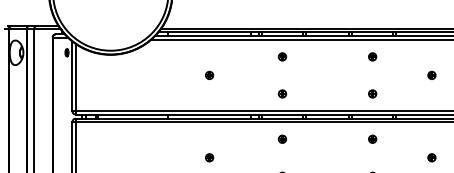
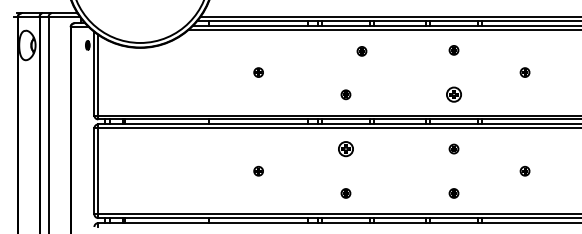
part: (282, 57) -> (361, 51), moved
part: (372, 93) -> (453, 94), size x1.6
part: (282, 138) -> (345, 148), size x1.6

